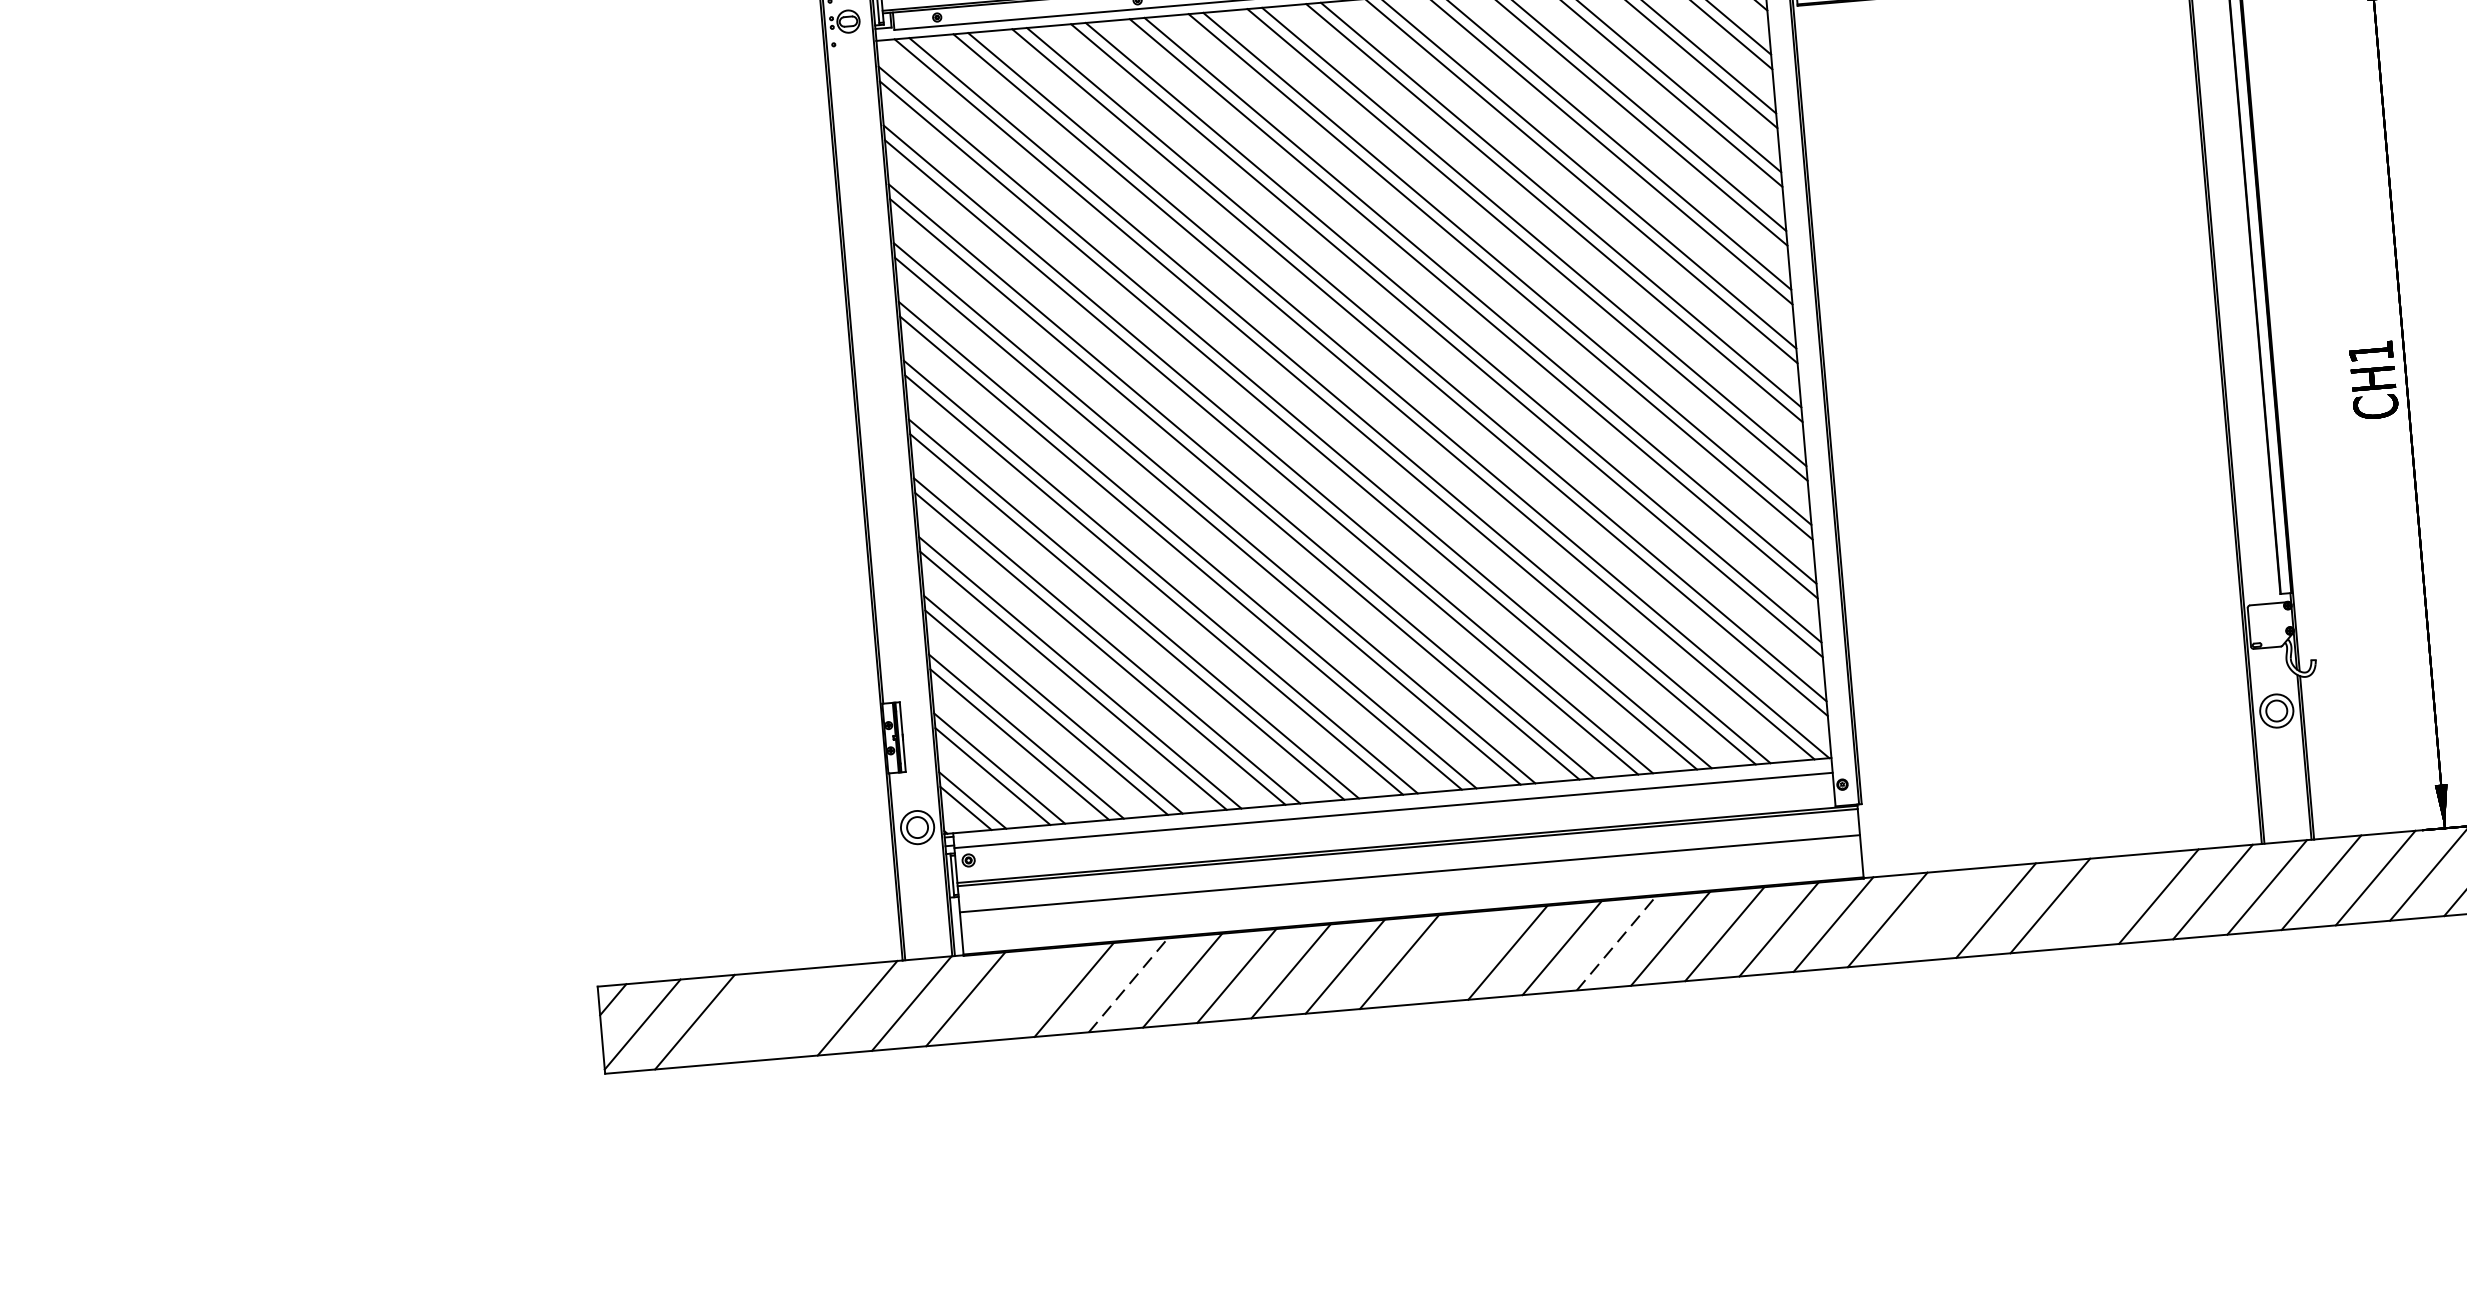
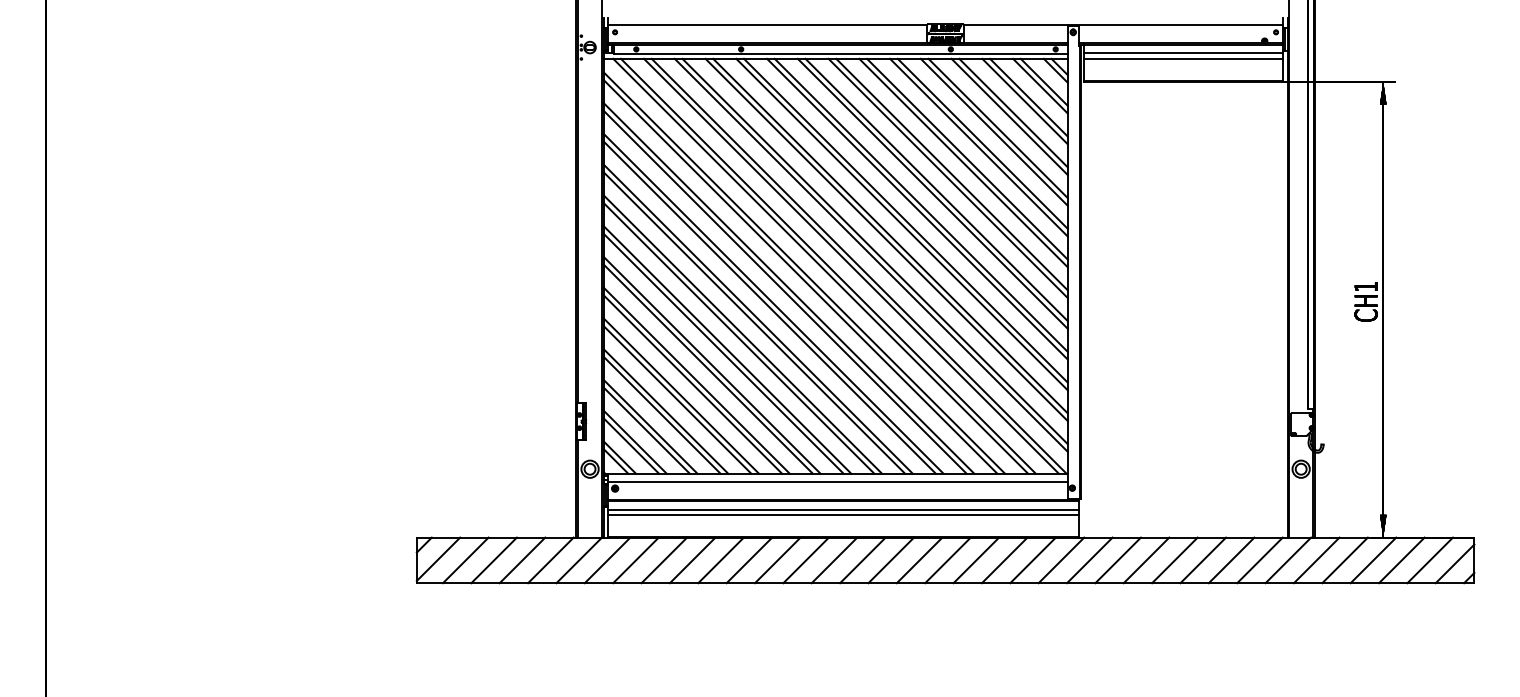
line: (1408, 862) -> (843, 509), added
line: (2105, 901) -> (1203, 560), added
line: (1940, 915) -> (1117, 560), added
line: (1617, 943) -> (948, 560), dashed -> solid
line: (1453, 957) -> (862, 560), added
line: (1128, 985) -> (692, 560), dashed -> solid
line: (1019, 994) -> (635, 560), added
line: (803, 1013) -> (522, 560), added
line: (747, 1017) -> (493, 560), added

